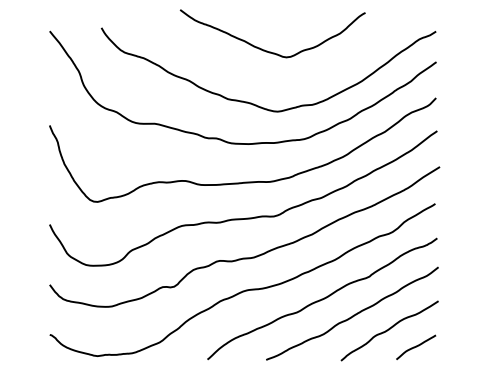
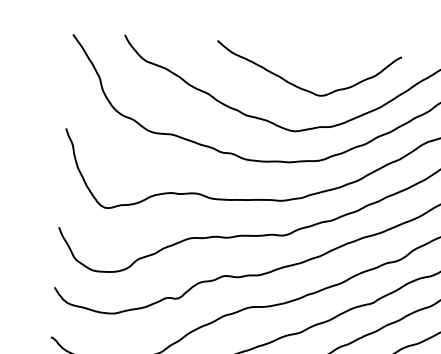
curve: (267, 50) -> (301, 87), moved

